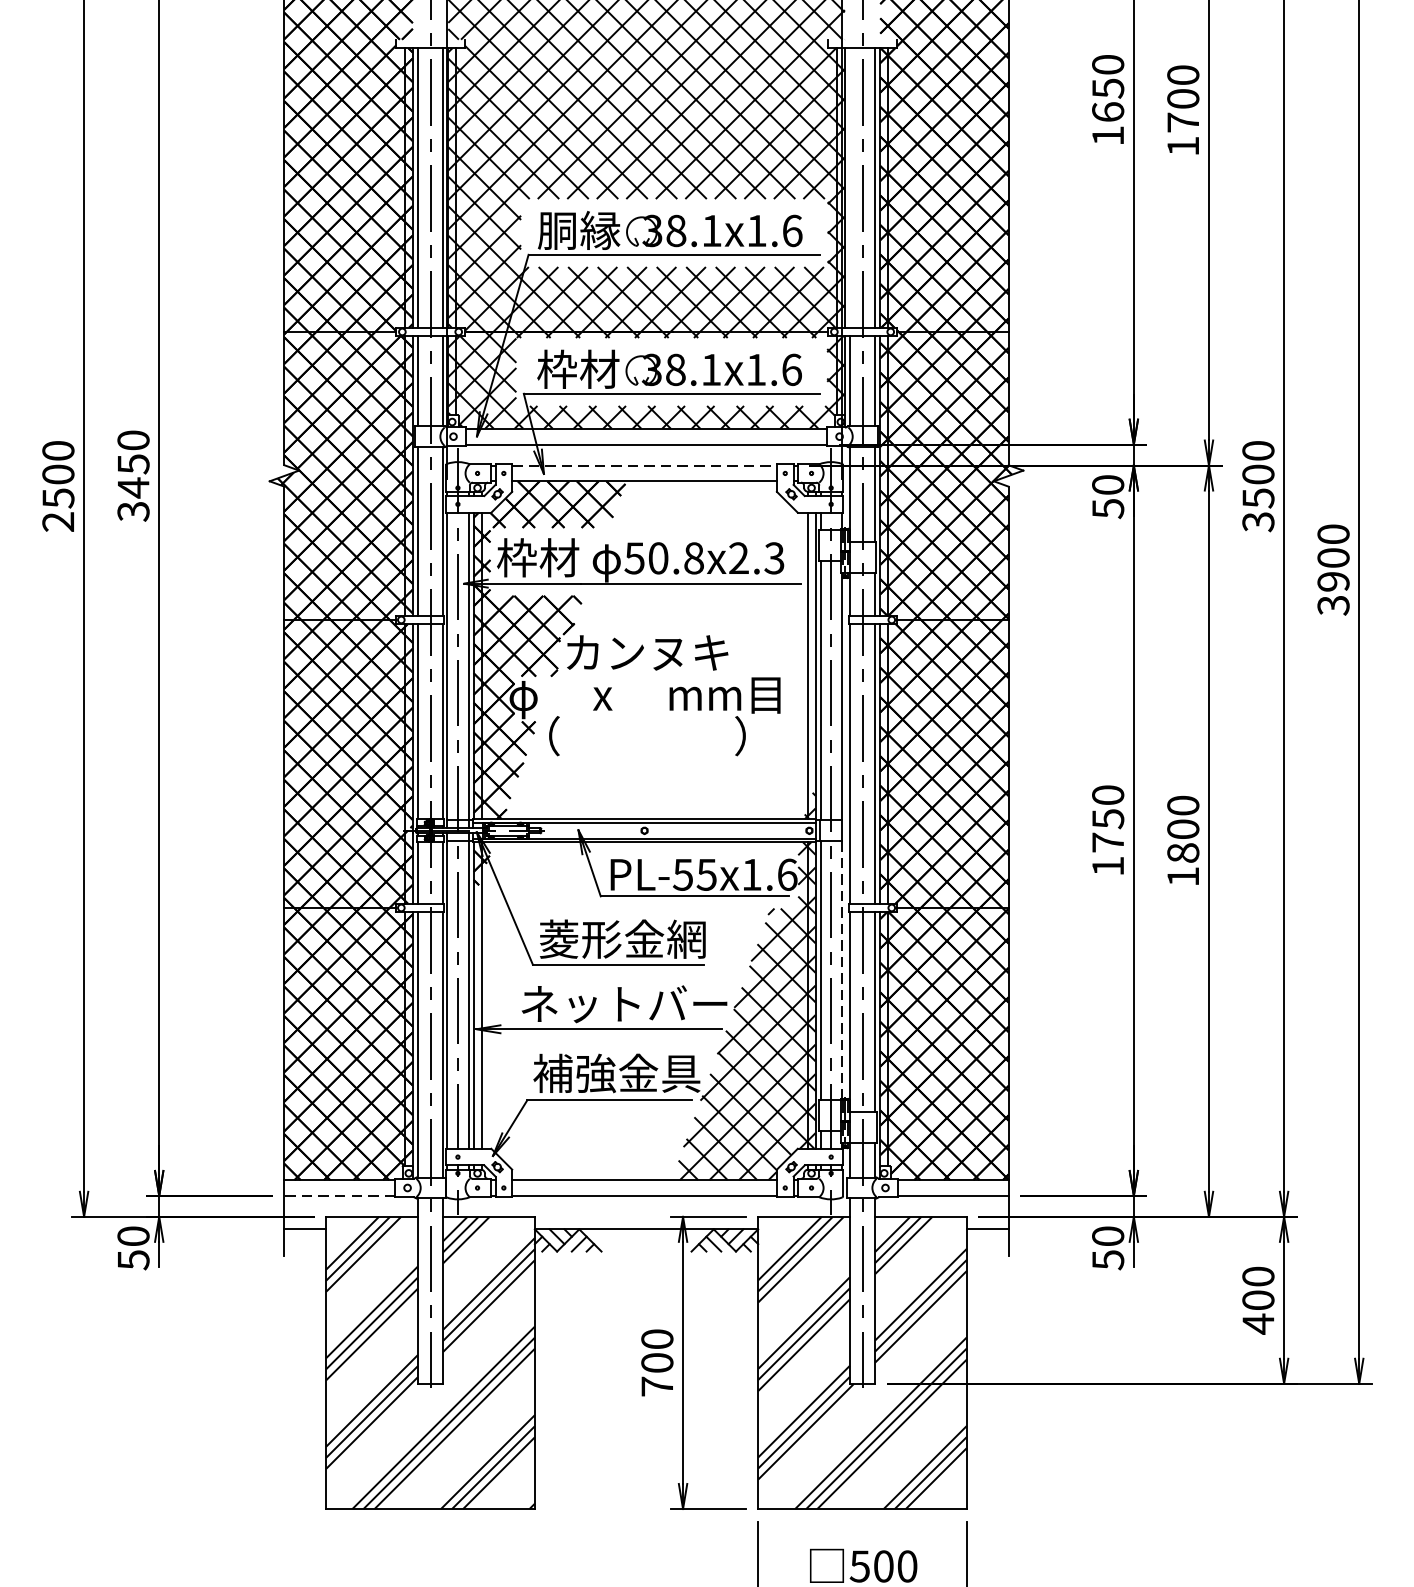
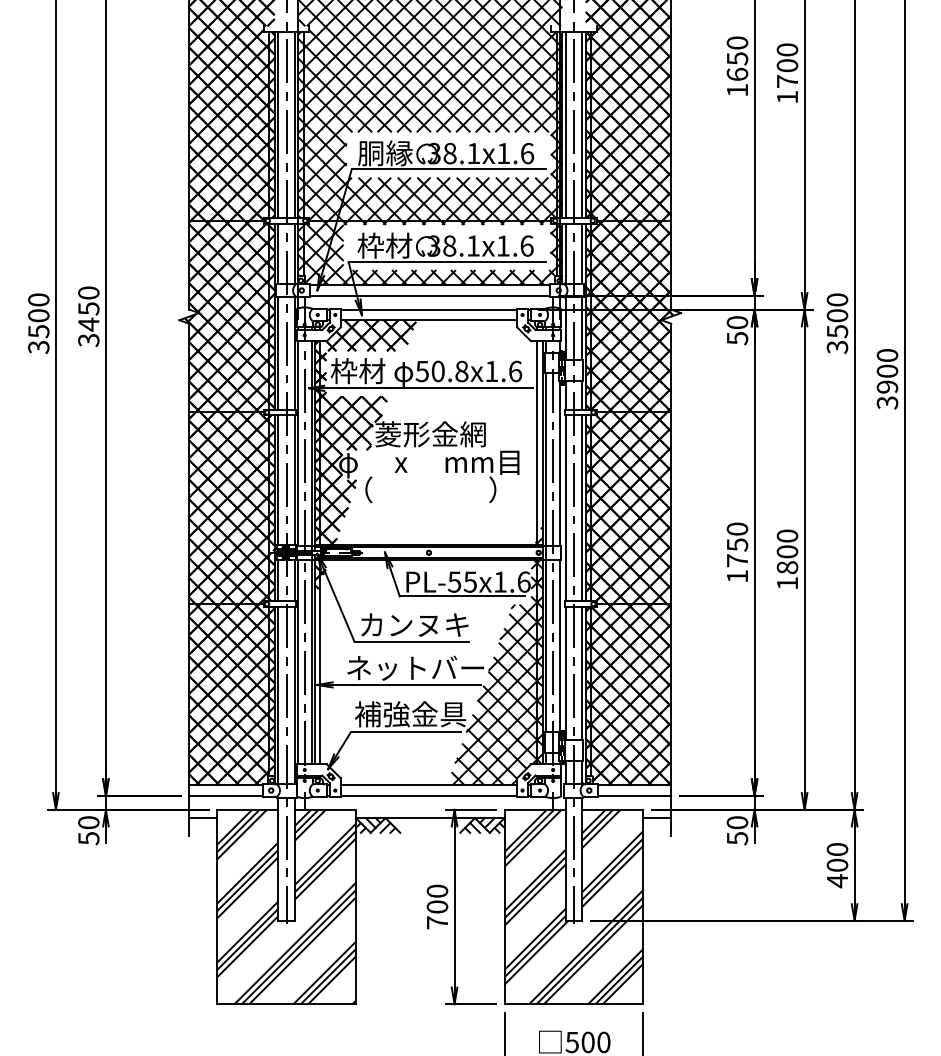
line: (849, 187) -> (565, 124), added
line: (645, 465) -> (429, 309), dashed -> solid
text: (57, 522) -> (38, 347), 2500 -> 3500
text: (756, 558) -> (503, 371), 50.8x2.3 -> 50.8x1.6
text: (646, 653) -> (430, 434), カンヌキ -> 菱形金網
text: (622, 938) -> (414, 624), 菱形金網 -> カンヌキ
line: (842, 970) -> (560, 645), dashed -> solid
line: (340, 1195) -> (226, 795), dashed -> solid

